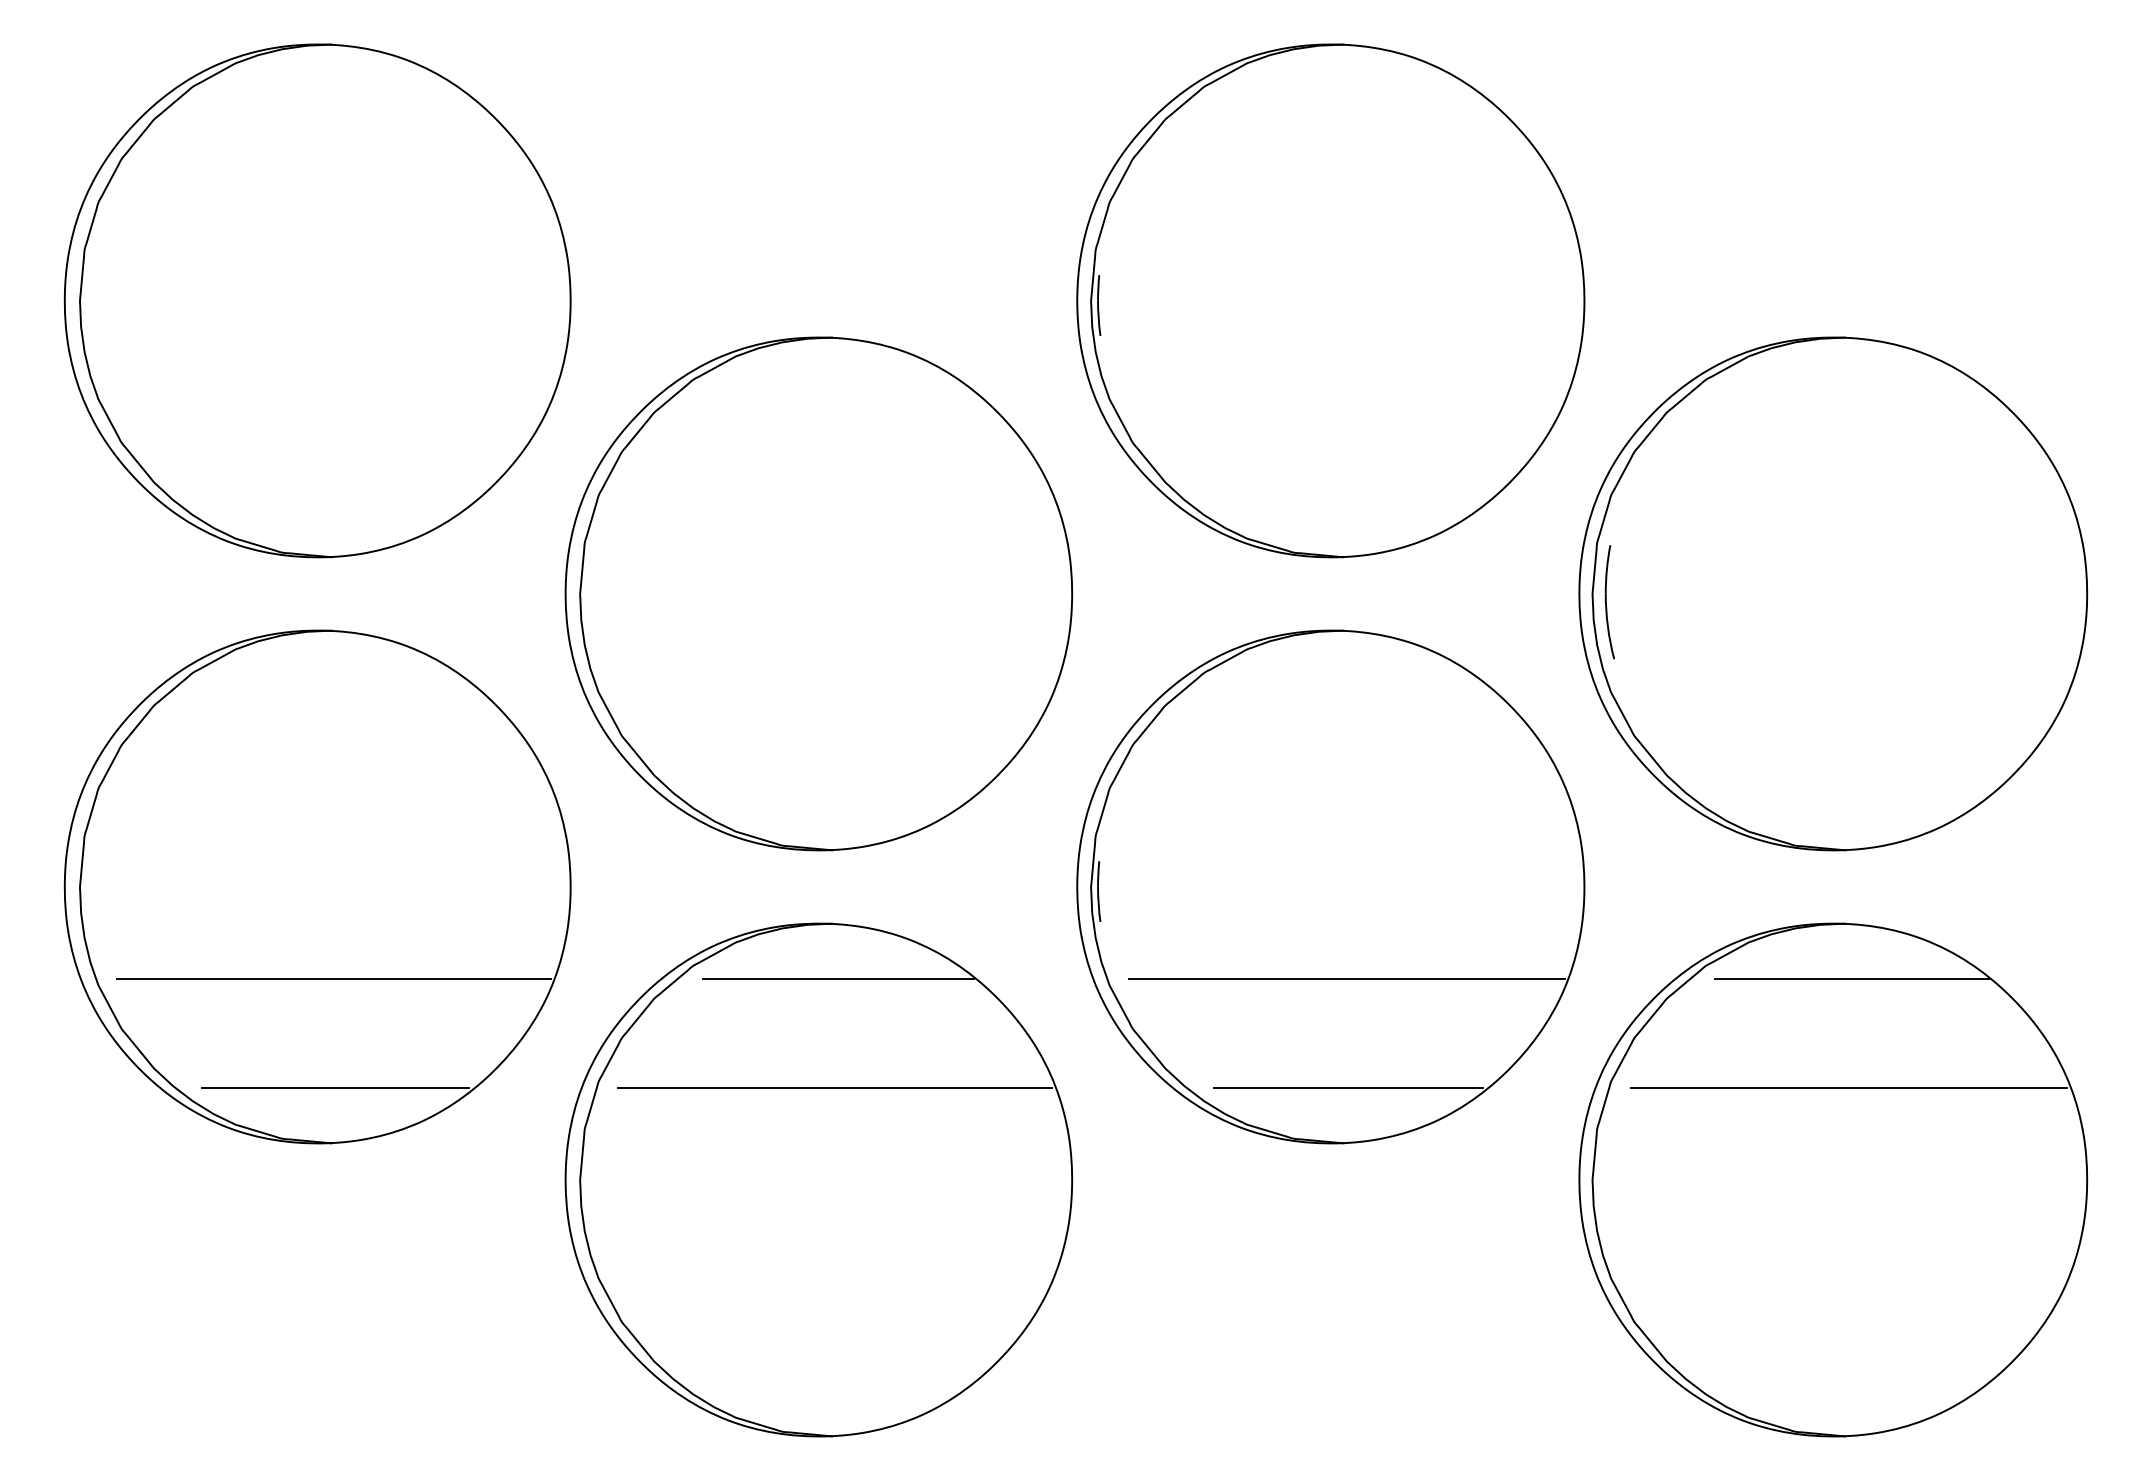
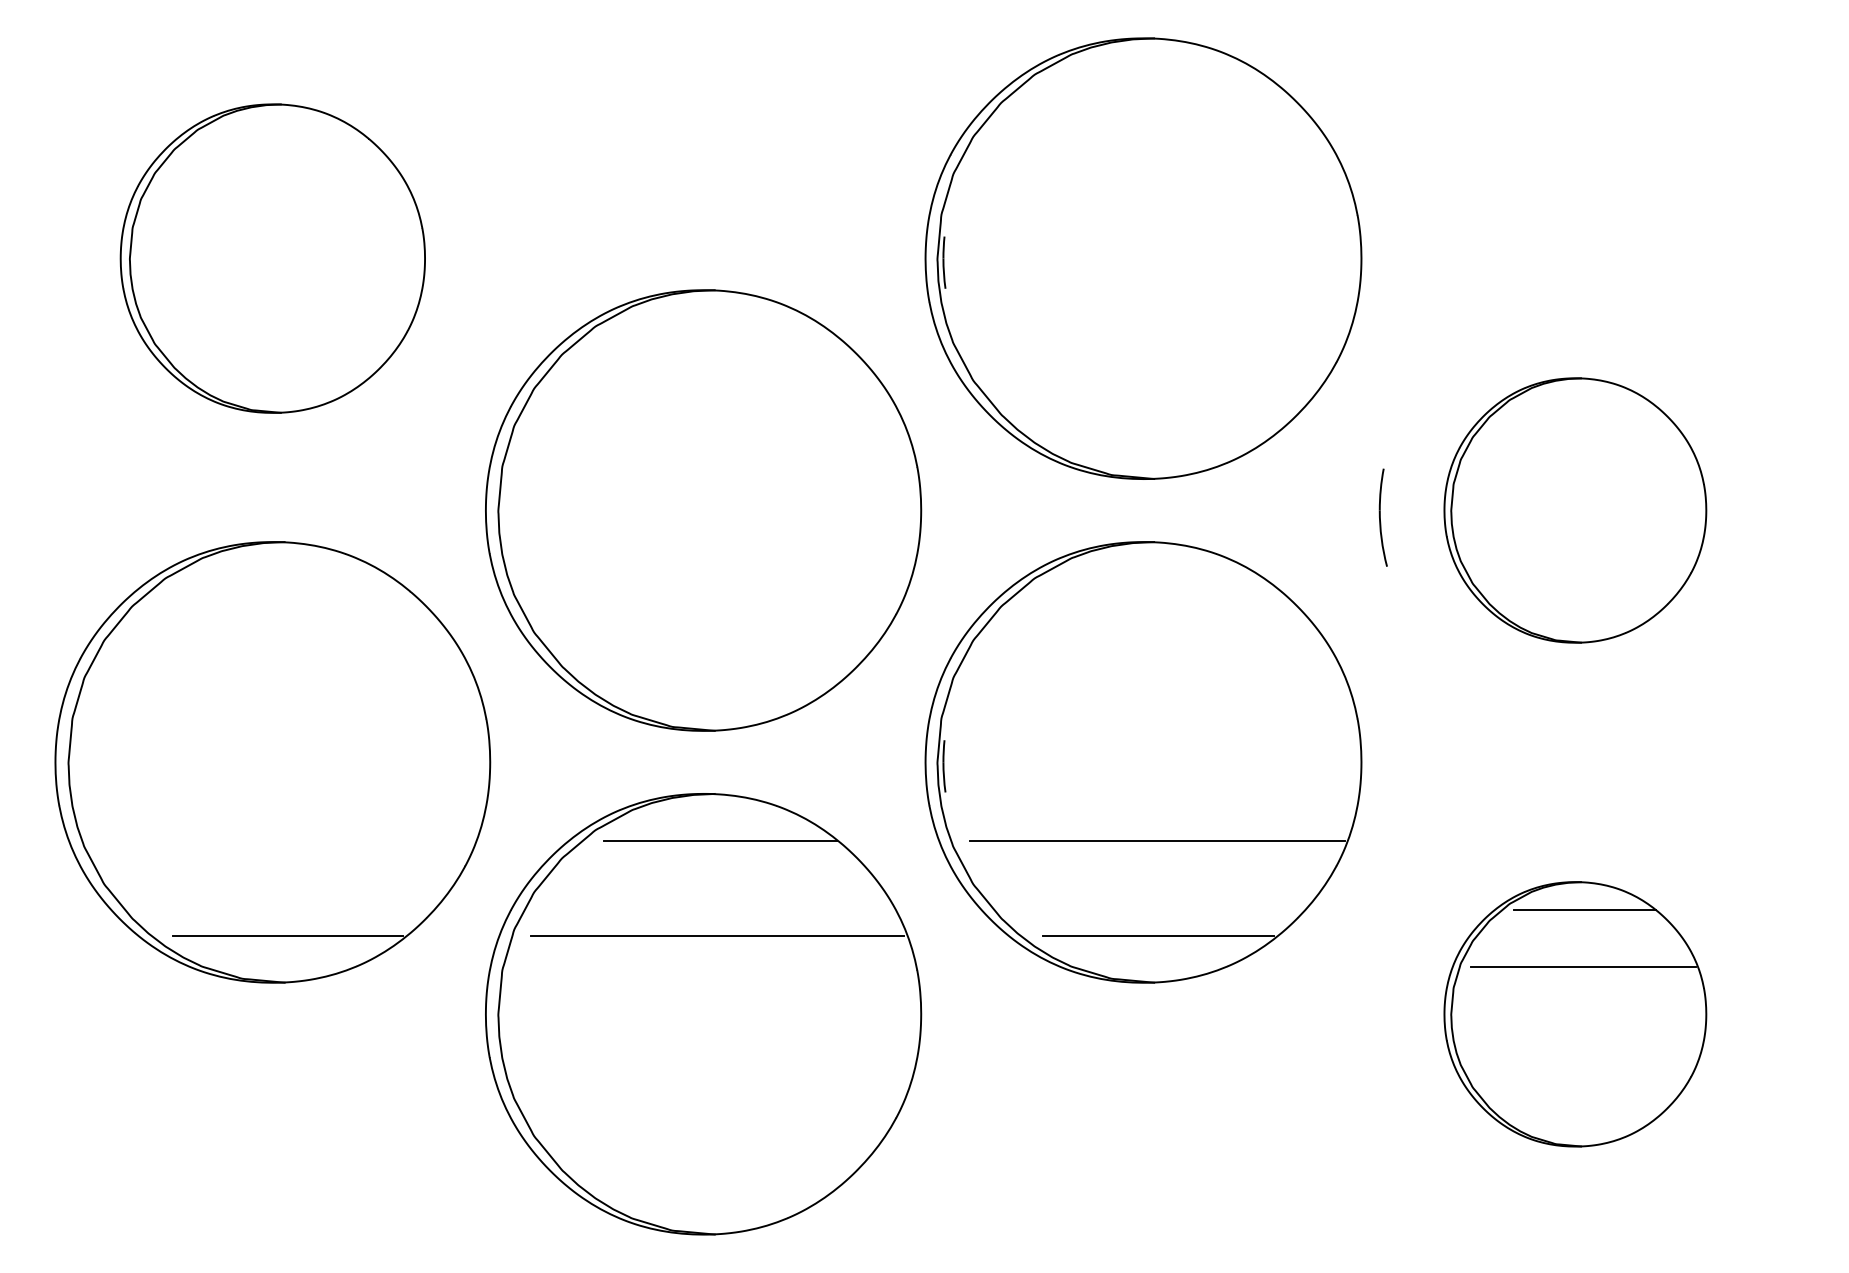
part: (317, 300) -> (272, 258), size x0.7
part: (1833, 593) -> (1575, 510), size x0.6
line: (333, 979) -> (286, 841), removed
part: (1833, 1180) -> (1575, 1014), size x0.6

